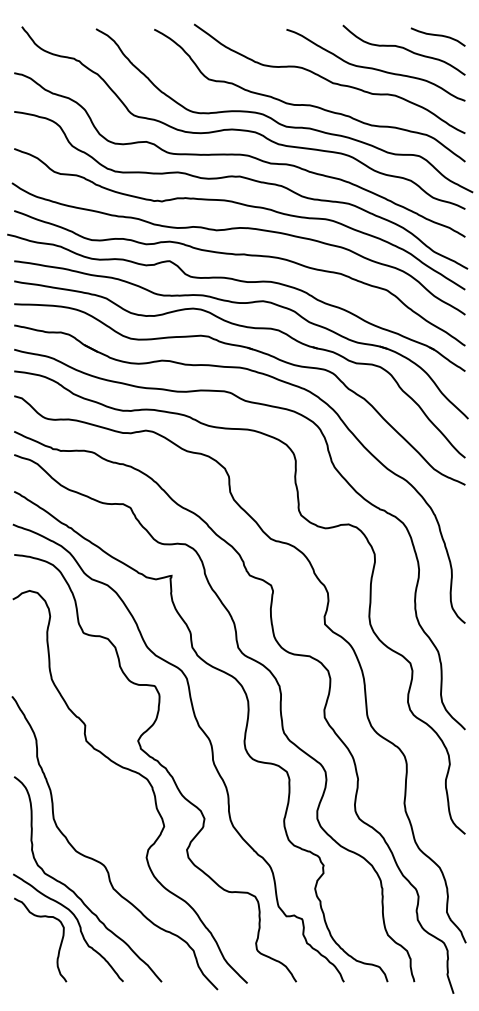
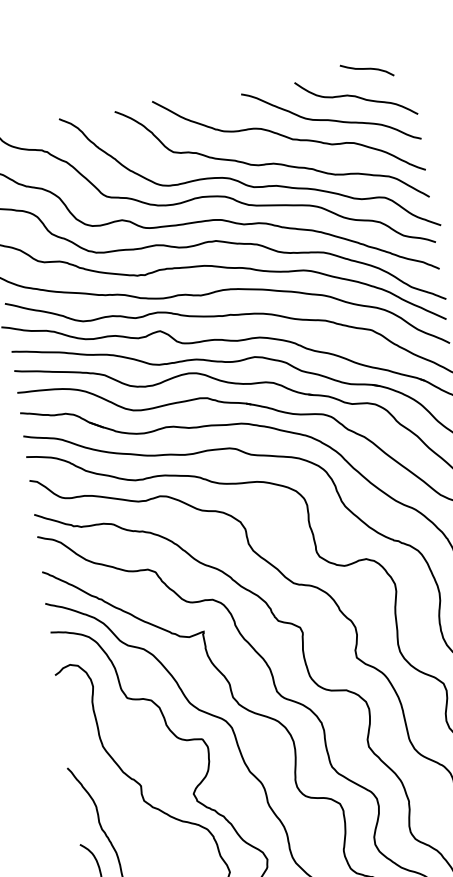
curve: (437, 36) -> (366, 70), moved

